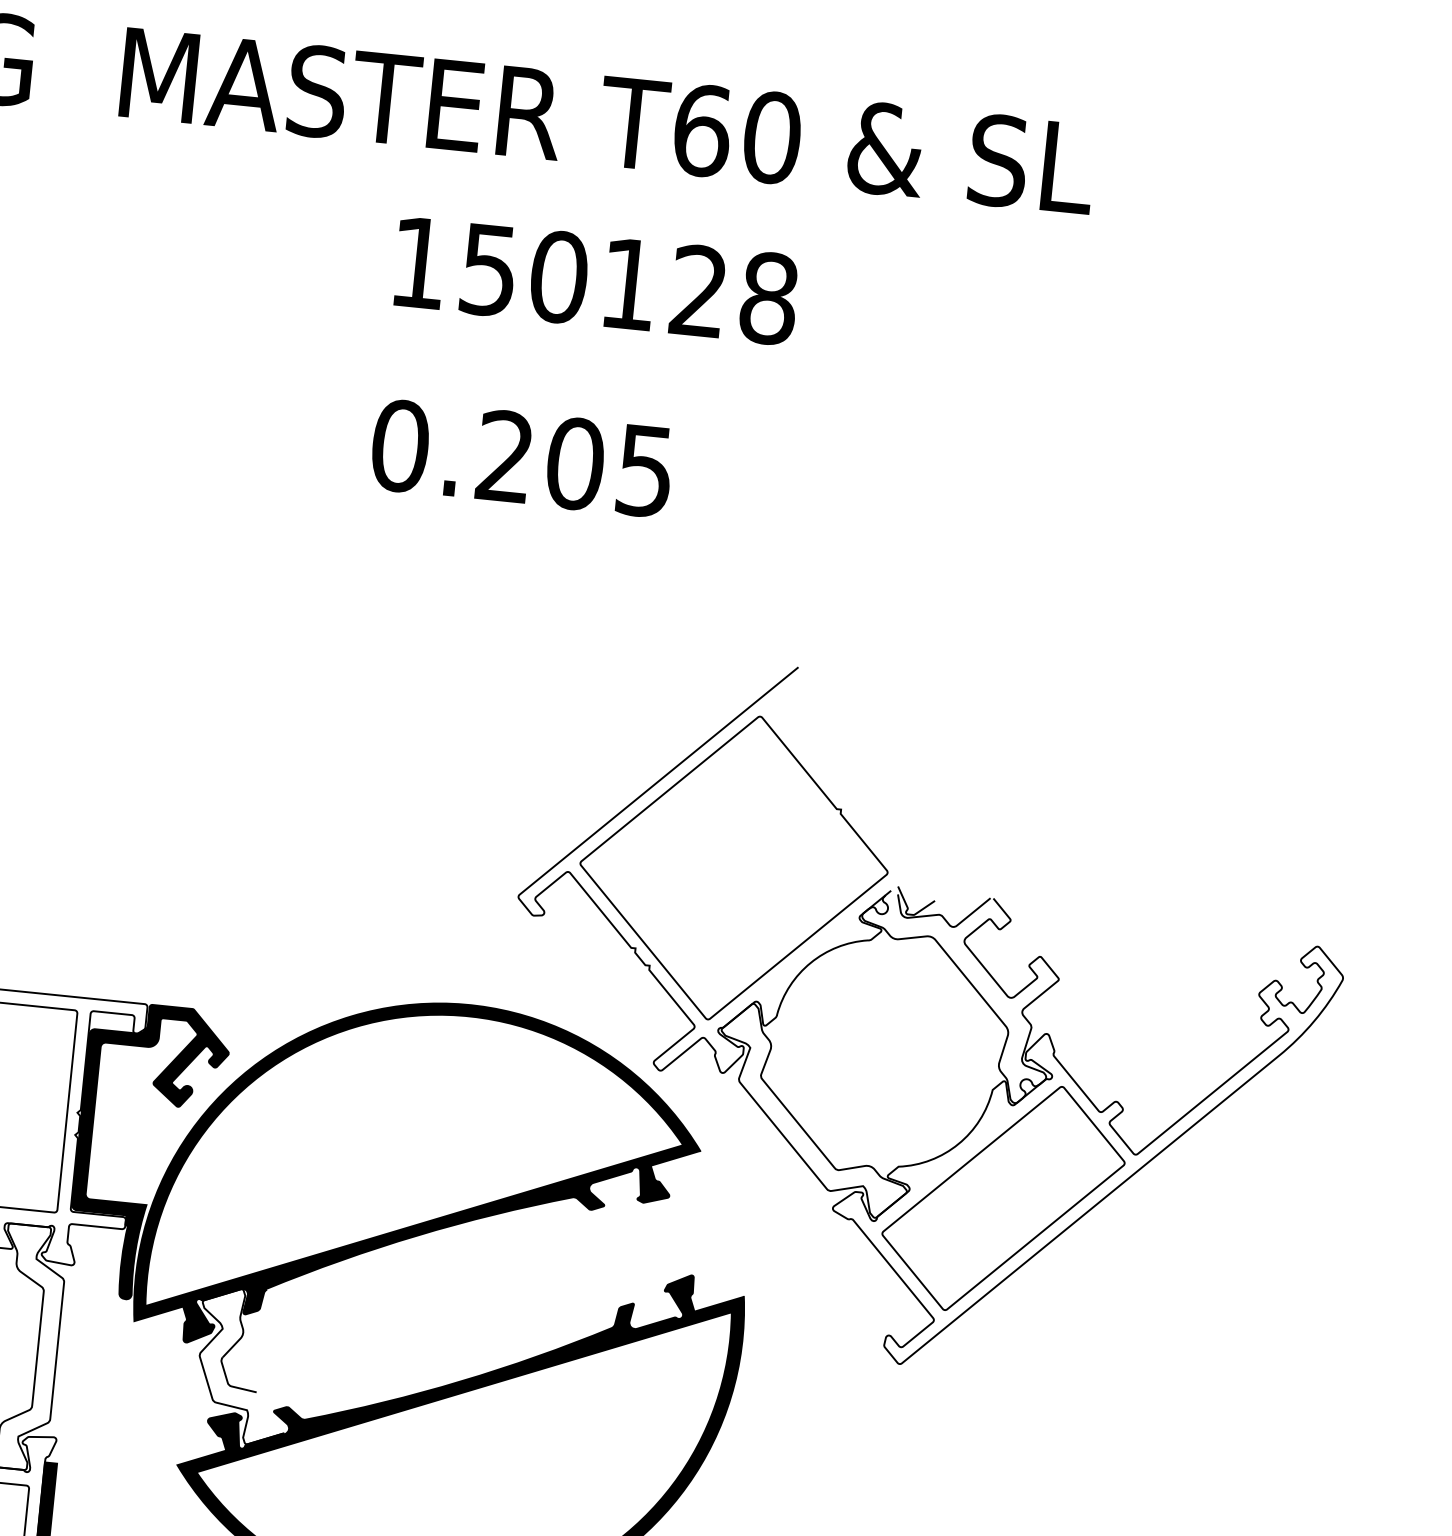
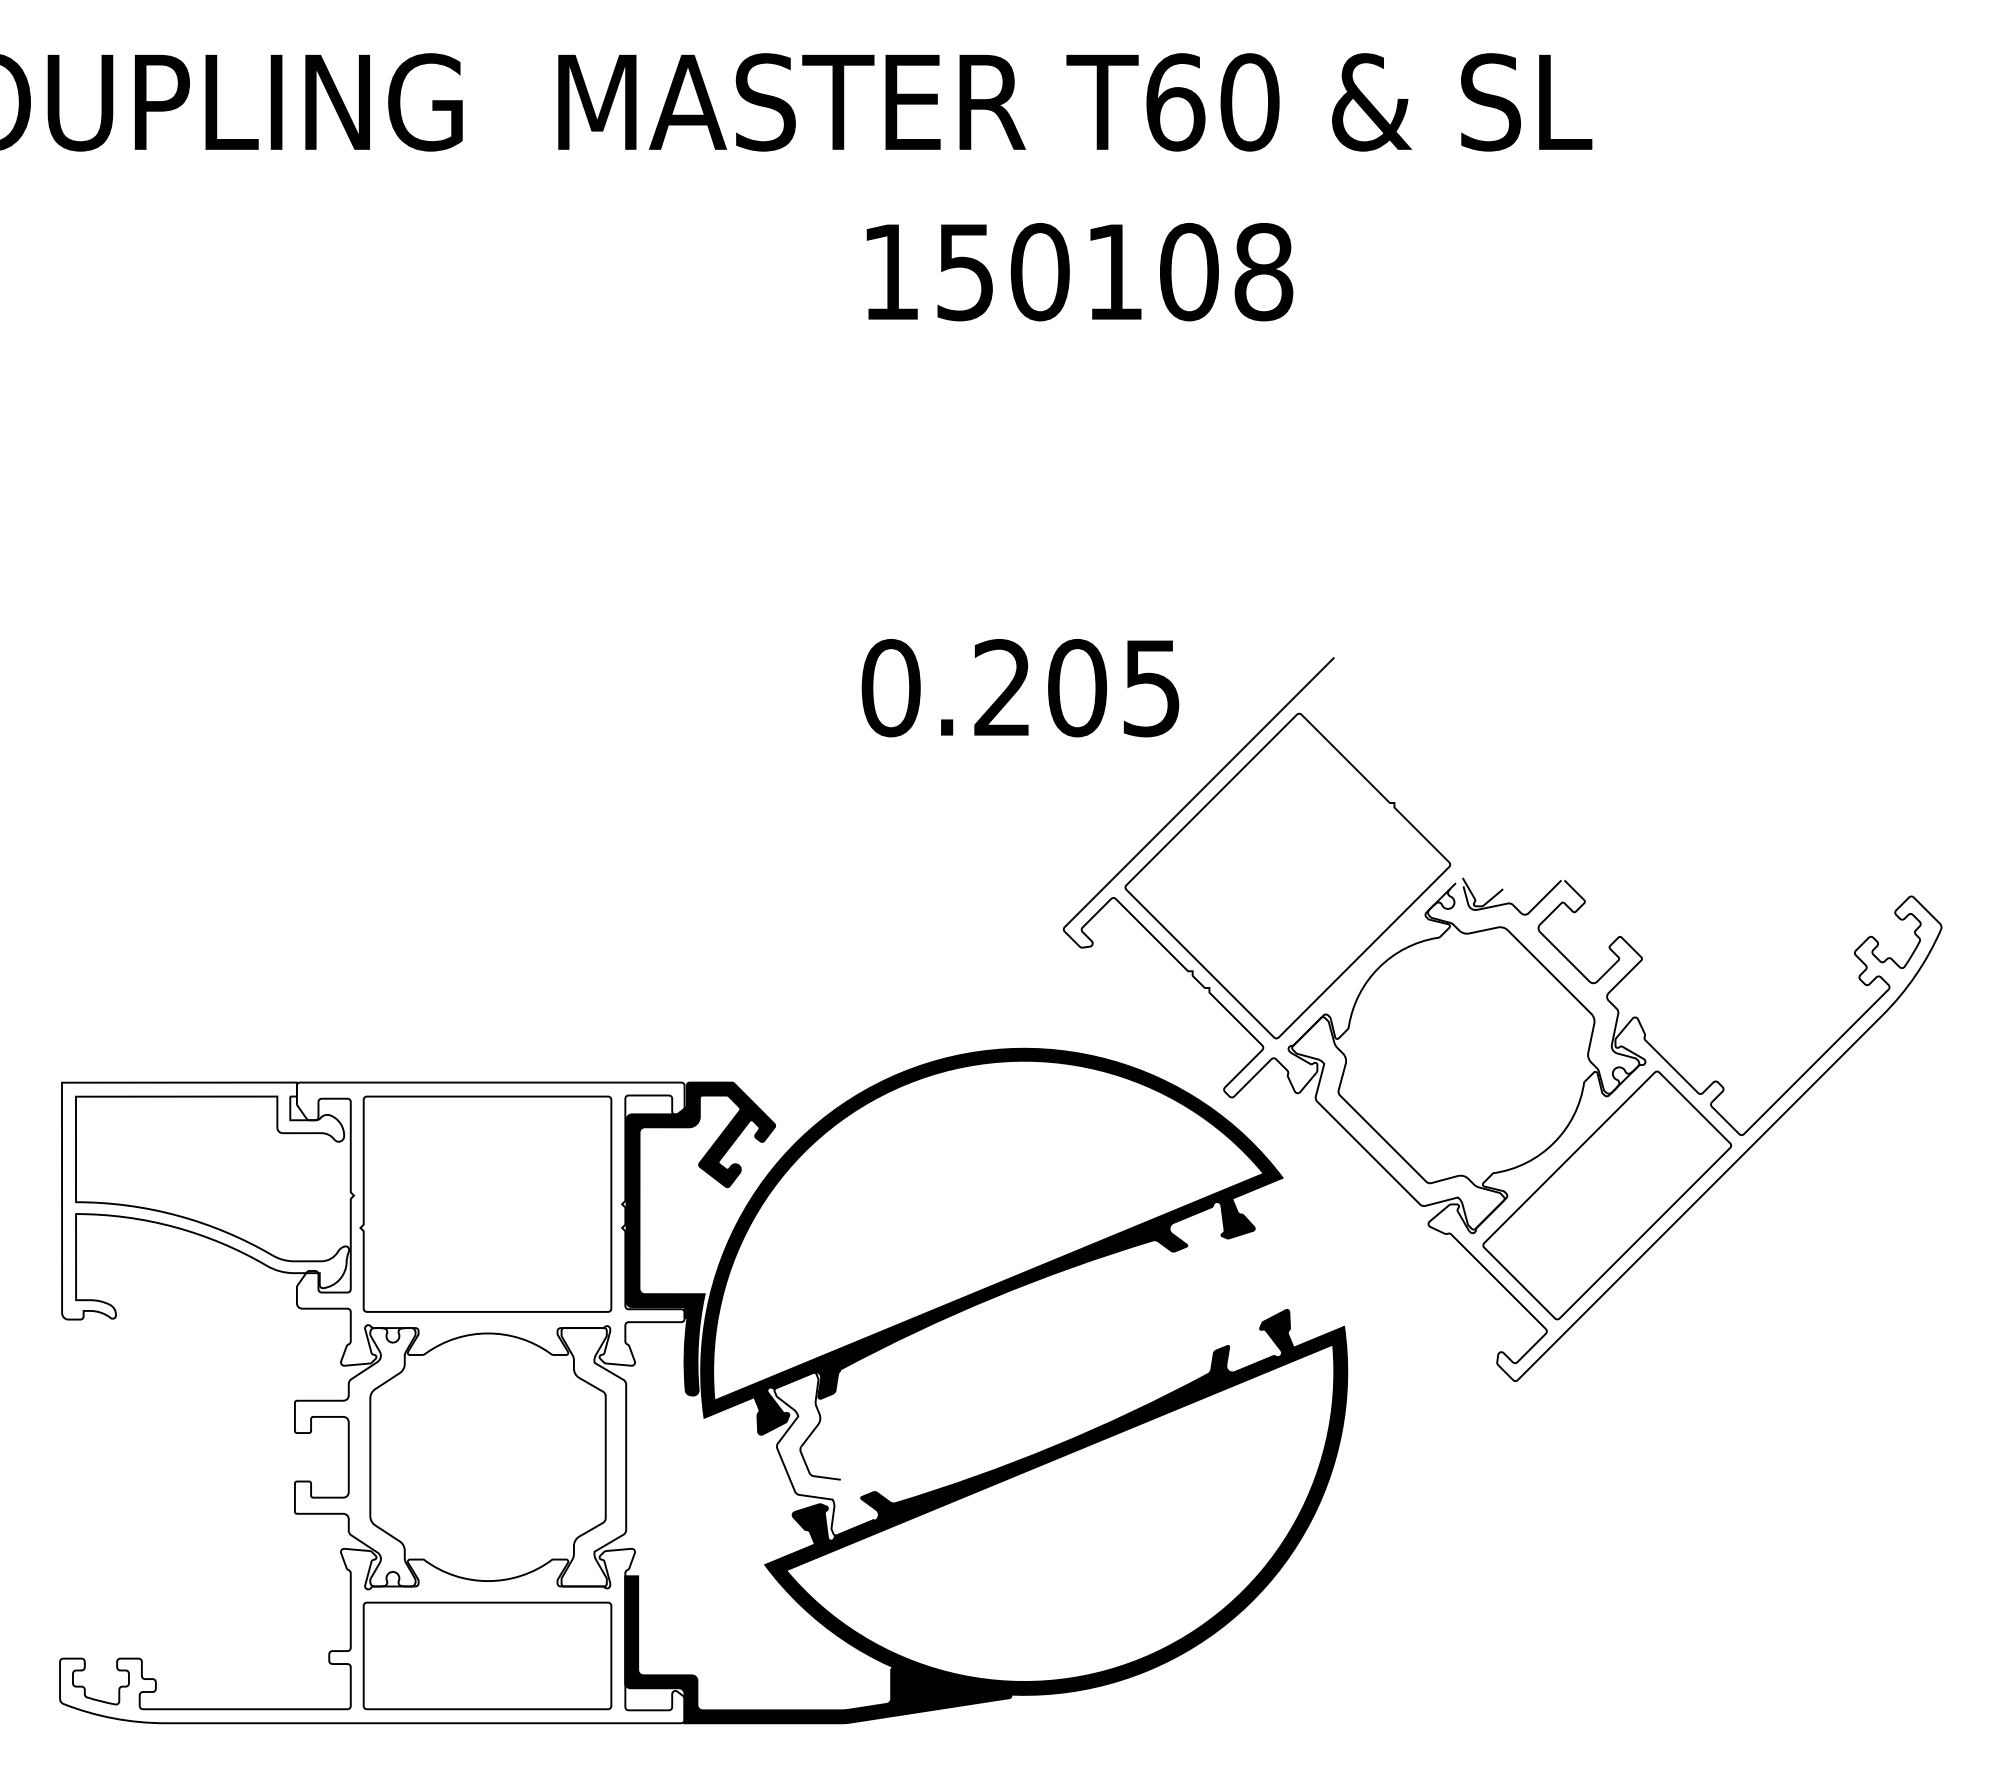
text: (699, 291) -> (1189, 272), 150128 -> 150108
text: (521, 458) -> (1020, 688), moved

